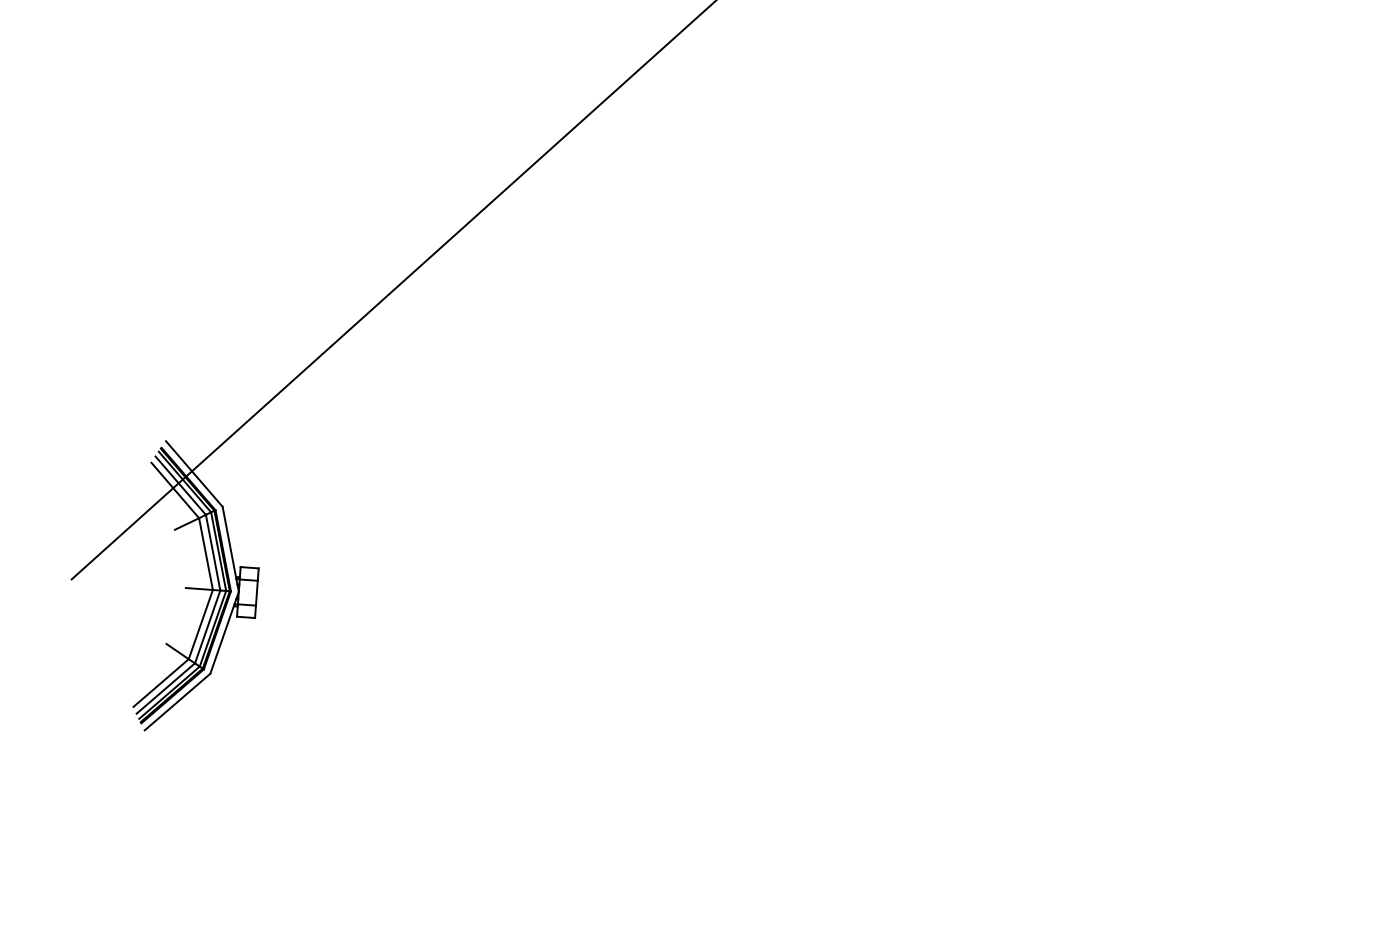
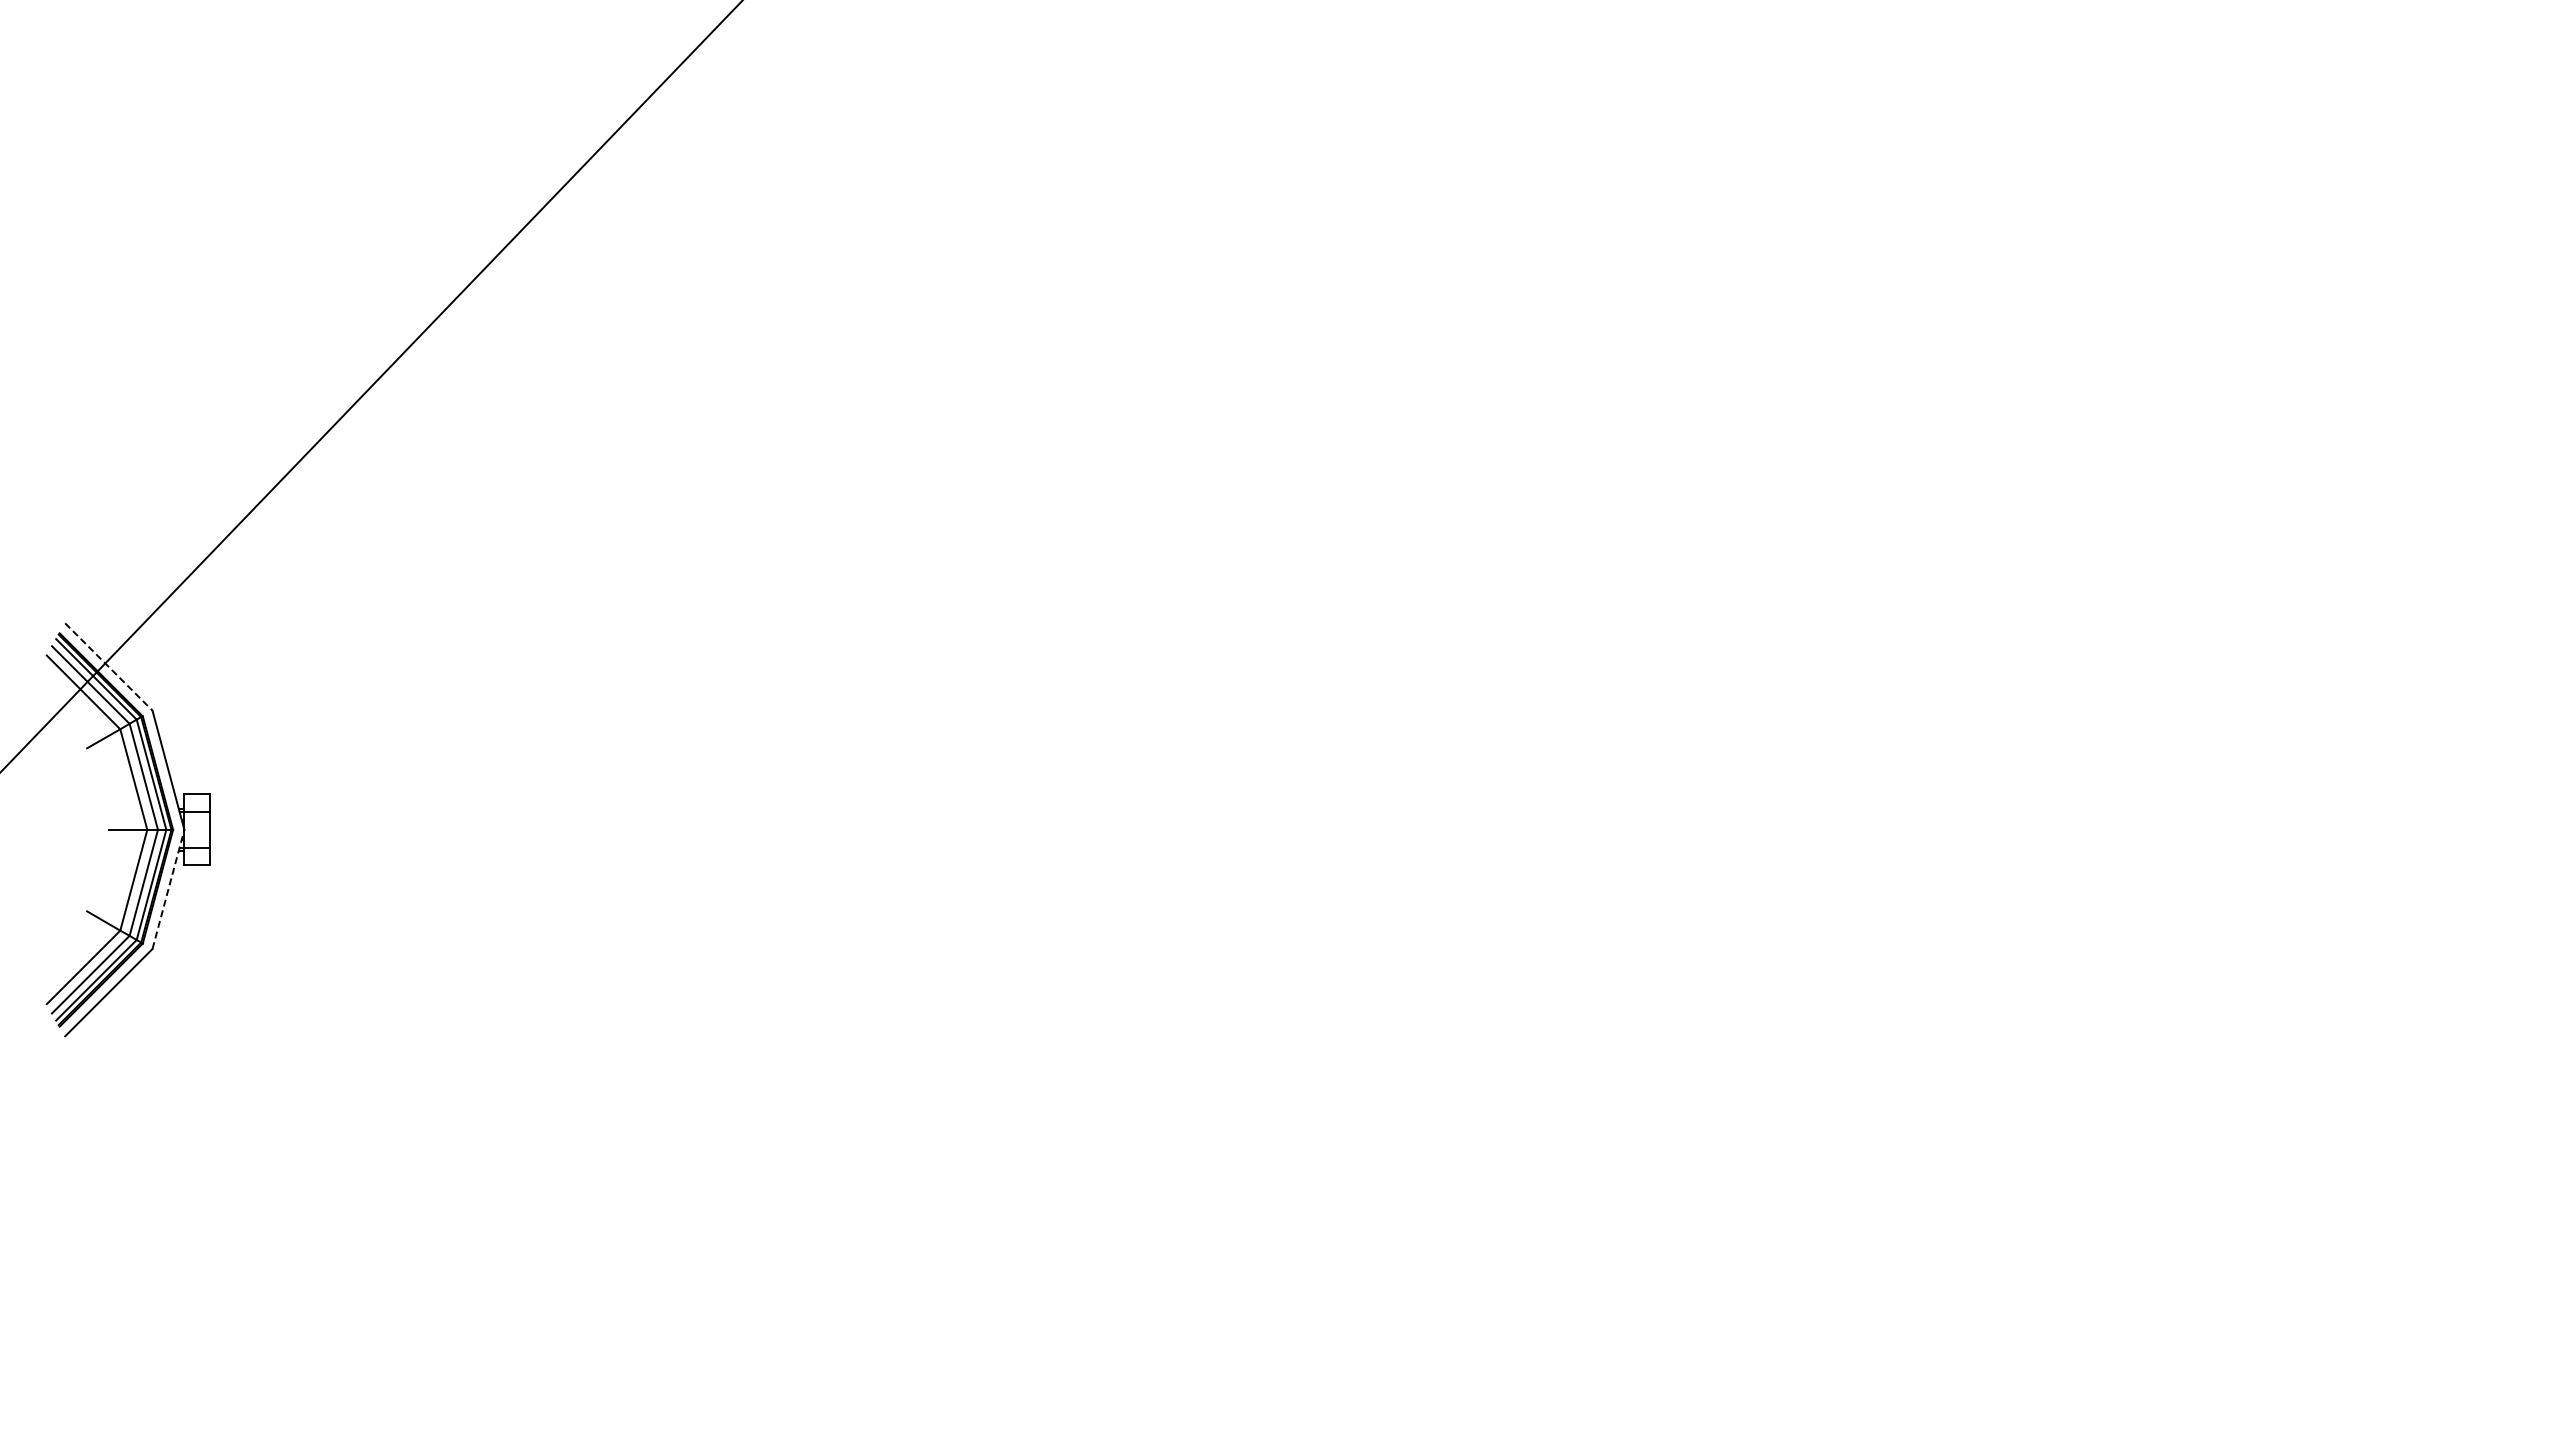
line: (194, 473) -> (108, 666), solid -> dashed
line: (224, 632) -> (168, 889), solid -> dashed

